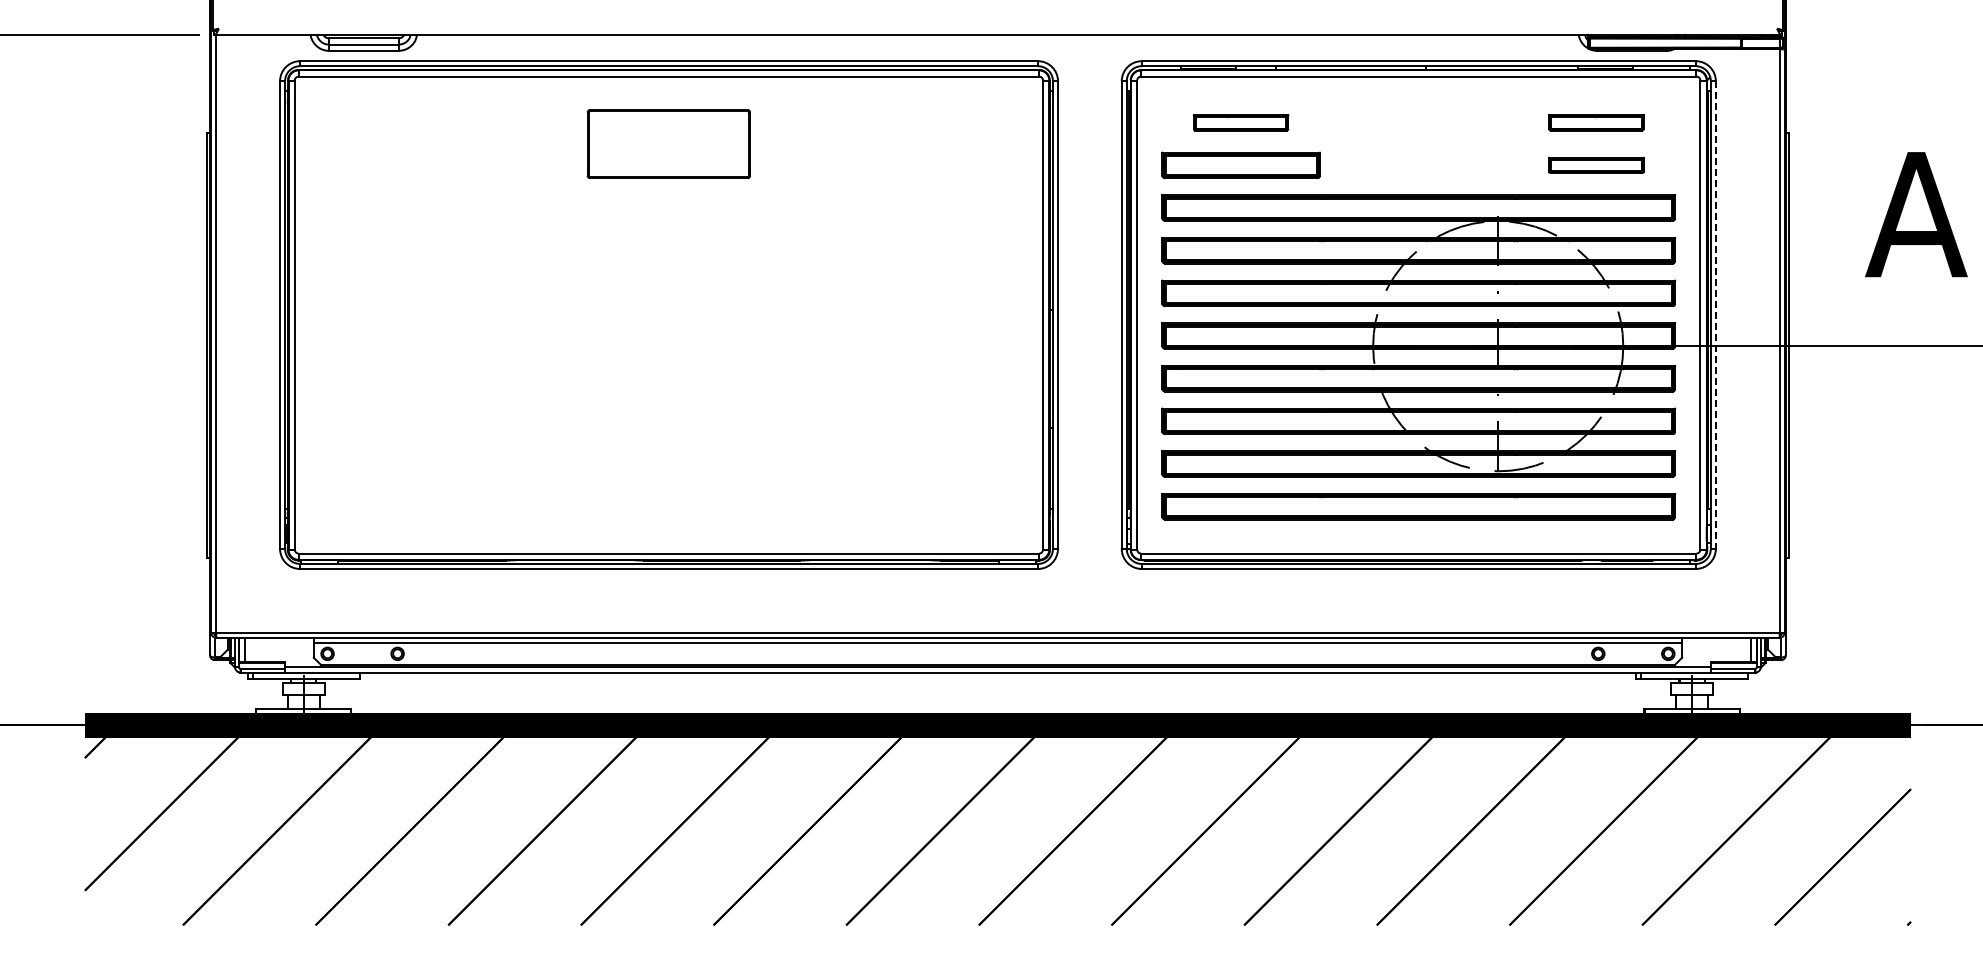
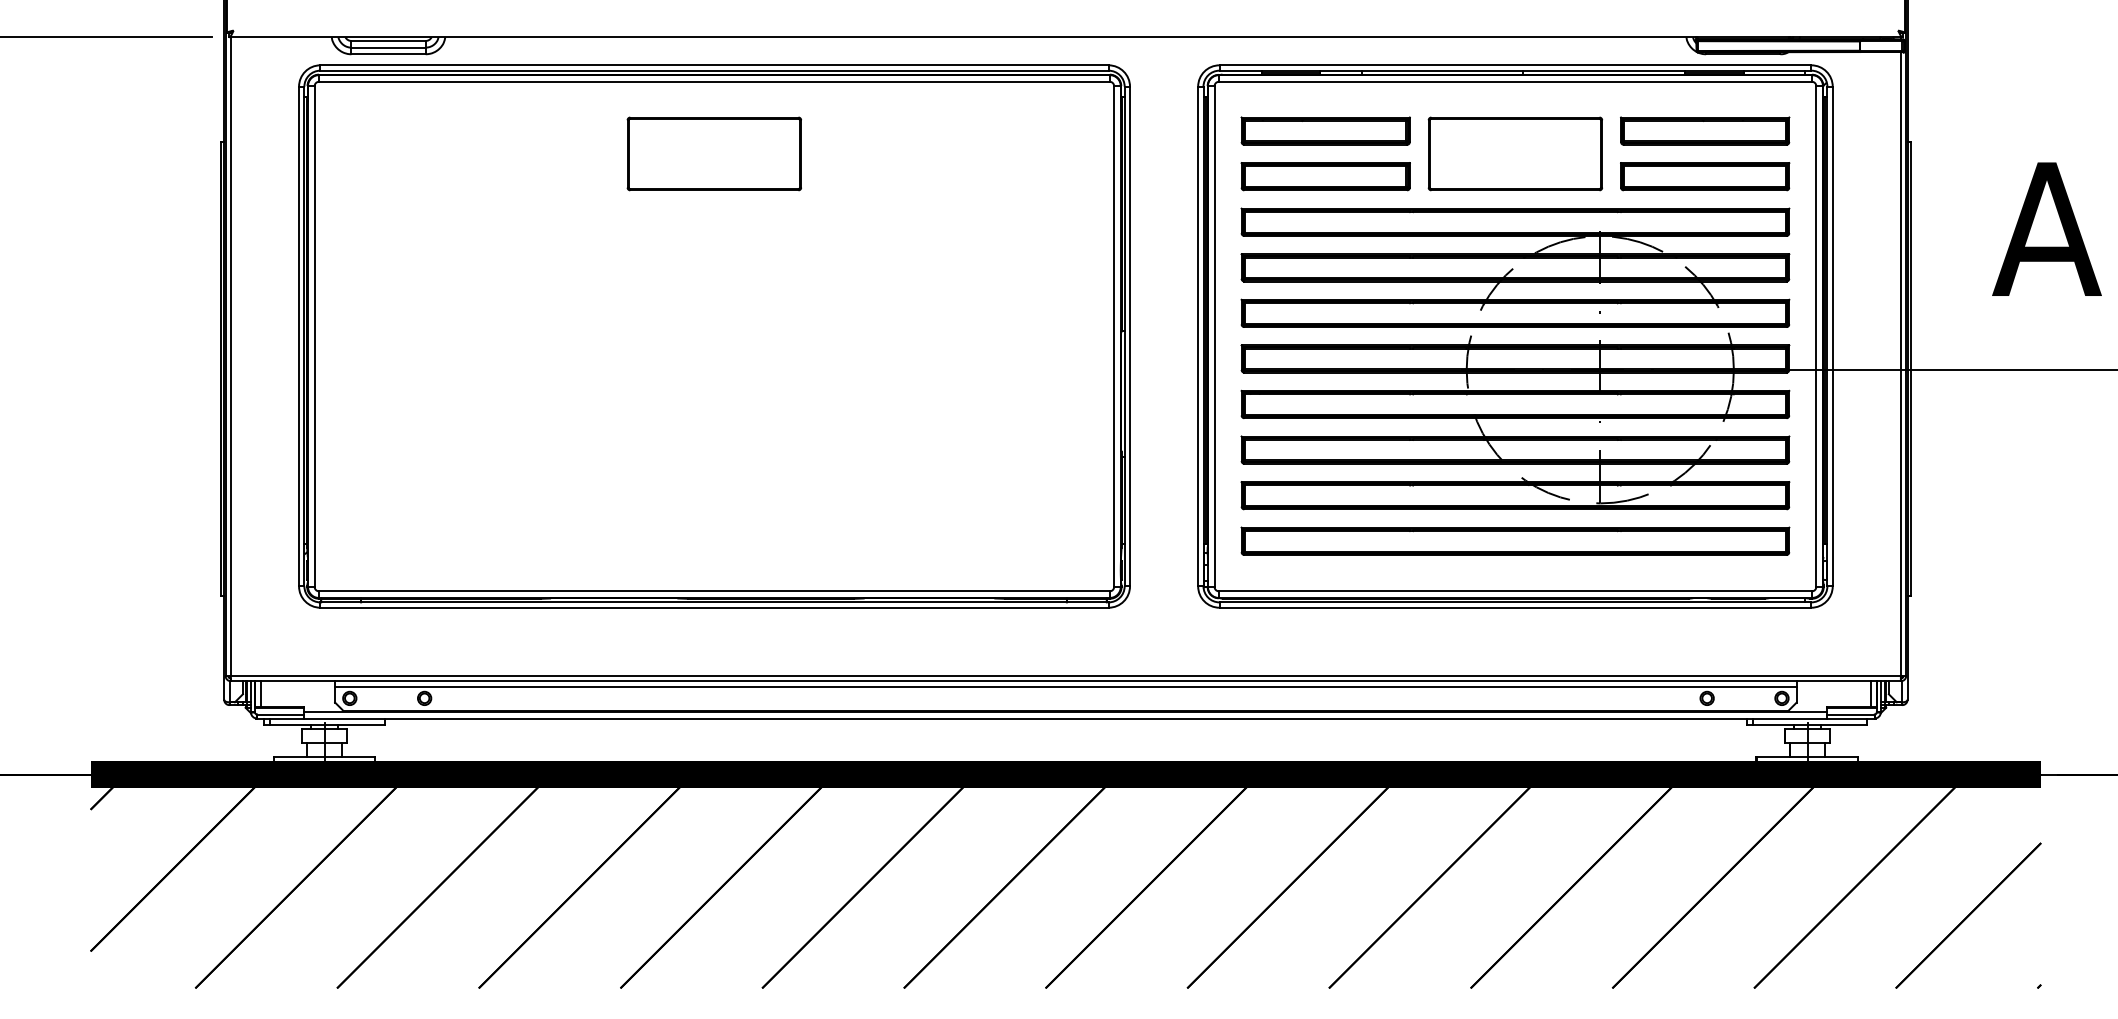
part: (1240, 122) -> (1324, 130), size x1.67
part: (1596, 122) -> (1705, 130), size x1.67
part: (1418, 144) -> (1515, 154), added
part: (1596, 165) -> (1705, 176), size x1.67
line: (1715, 315) -> (1832, 336), dashed -> solid

